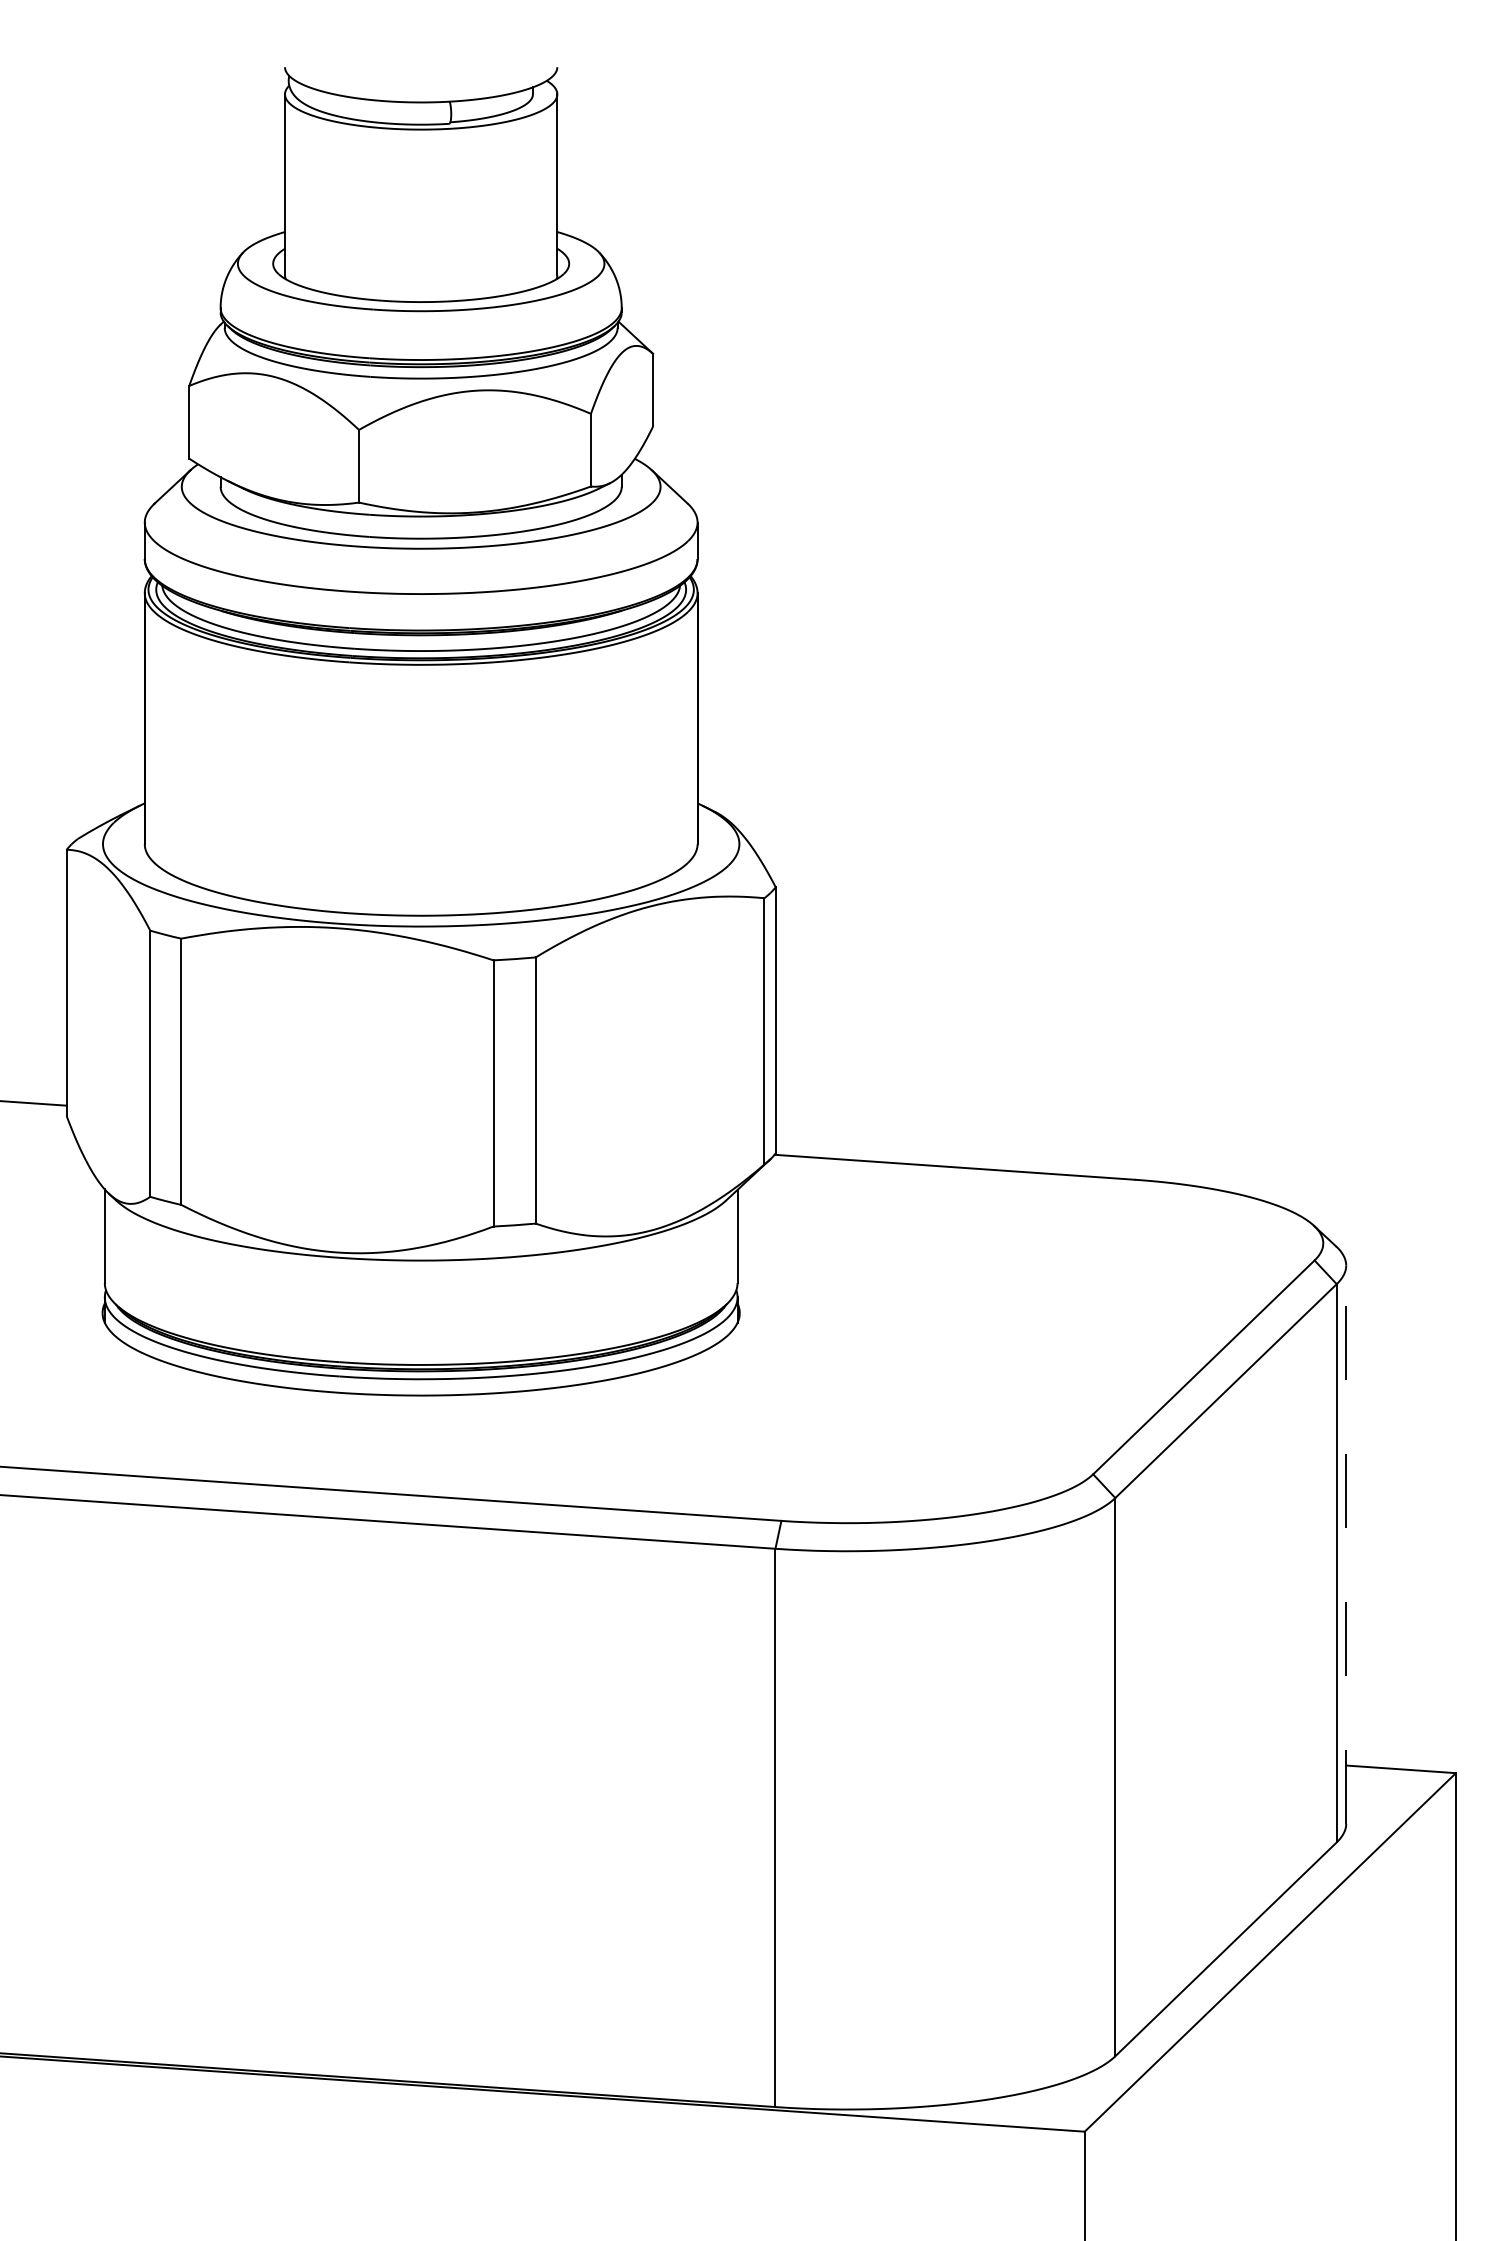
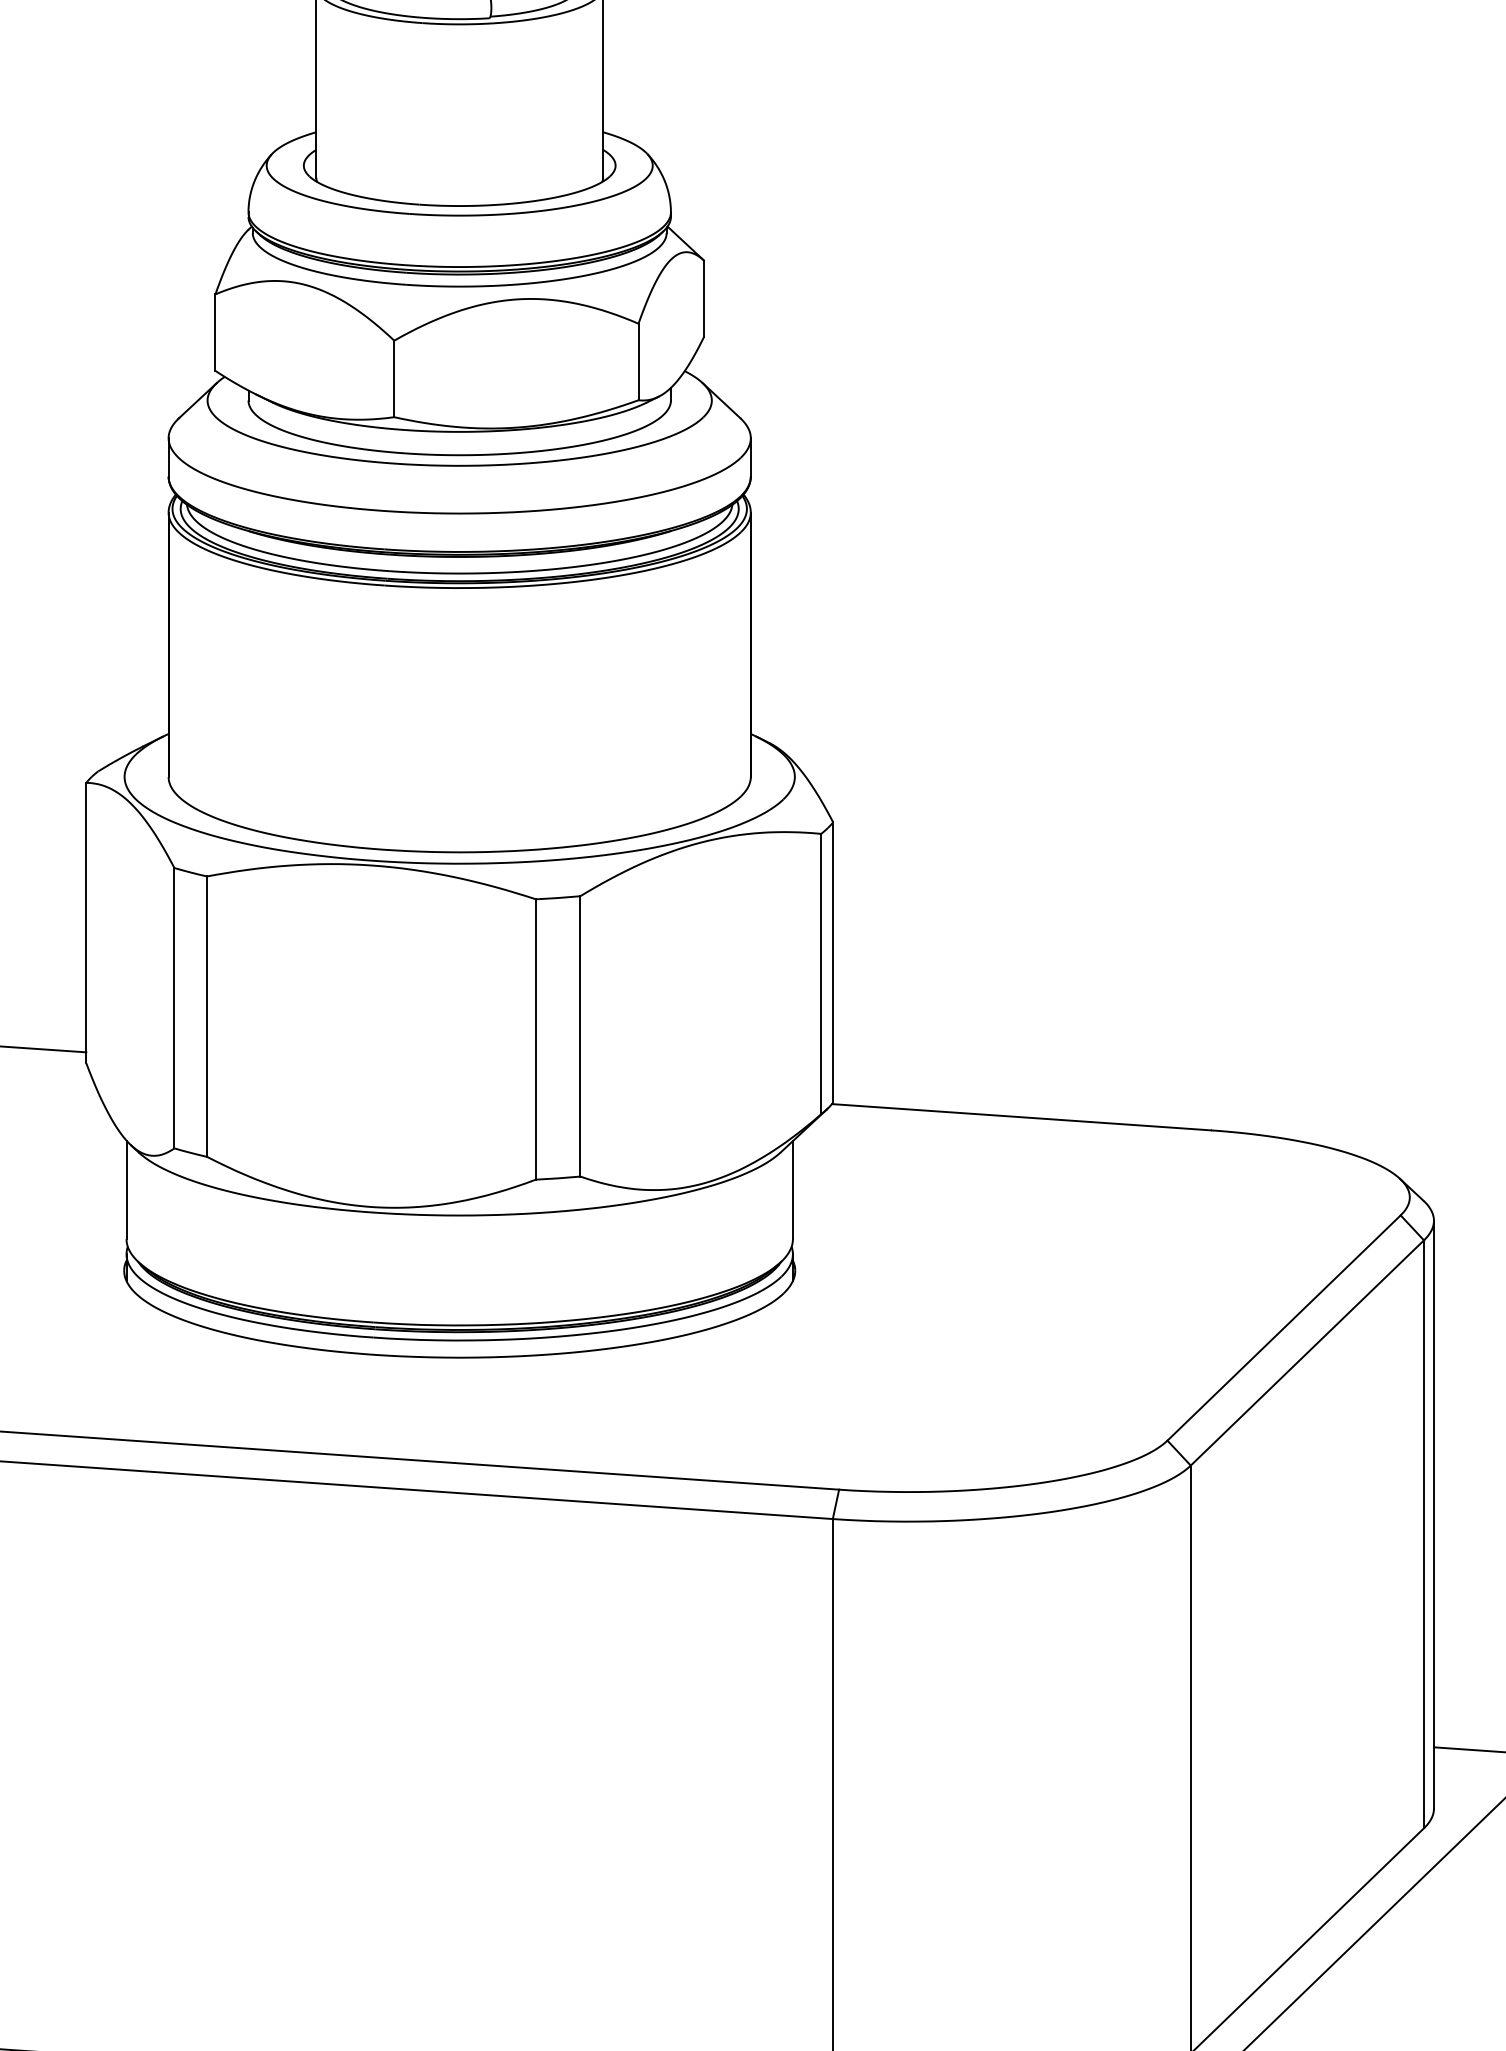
line: (1346, 1544) -> (1434, 1514), dashed -> solid

